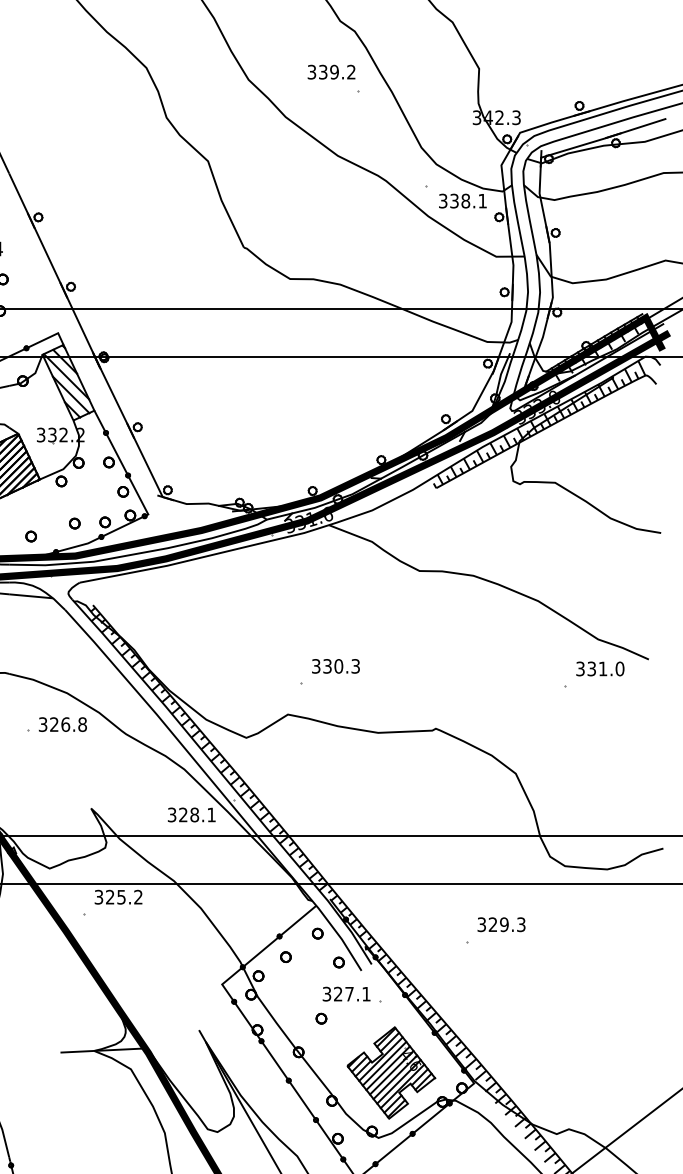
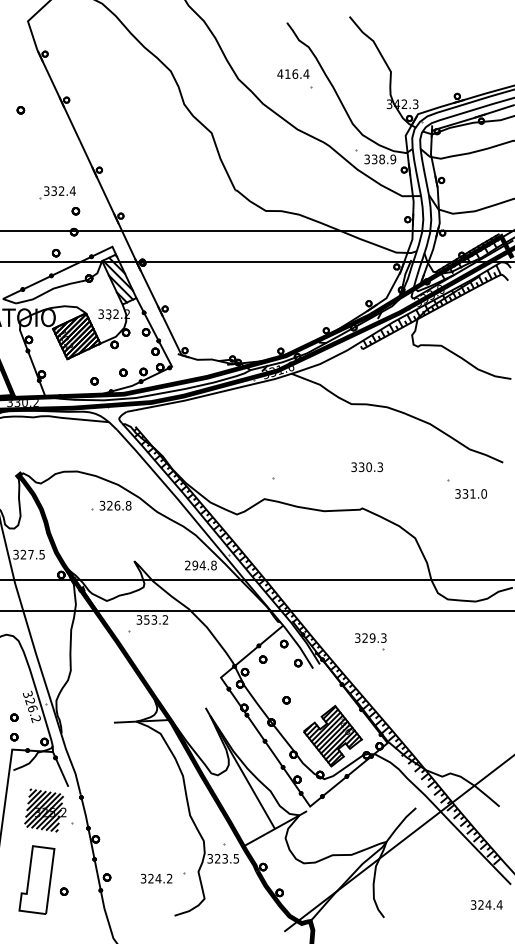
text: (331, 71) -> (293, 73), 339.2 -> 416.4
text: (482, 201) -> (393, 159), 338.1 -> 338.9
text: (334, 666) -> (366, 467), moved
text: (599, 668) -> (470, 493), moved
text: (191, 814) -> (200, 565), 328.1 -> 294.8
text: (115, 896) -> (150, 619), 325.2 -> 353.2
text: (501, 923) -> (370, 637), moved
part: (351, 994) -> (306, 684), removed

